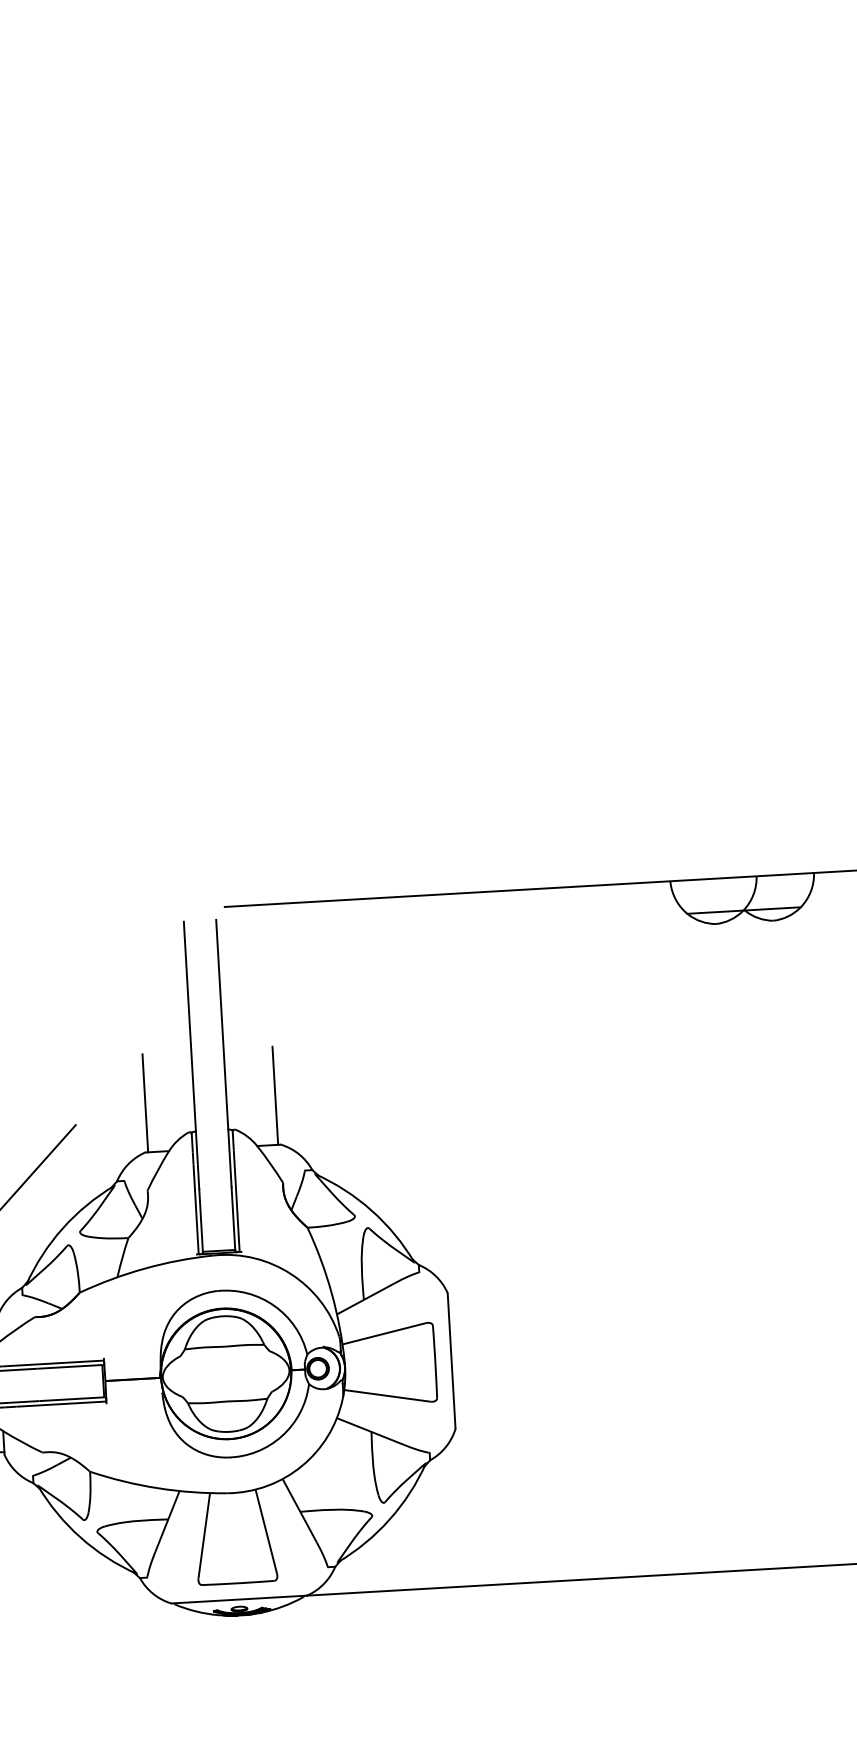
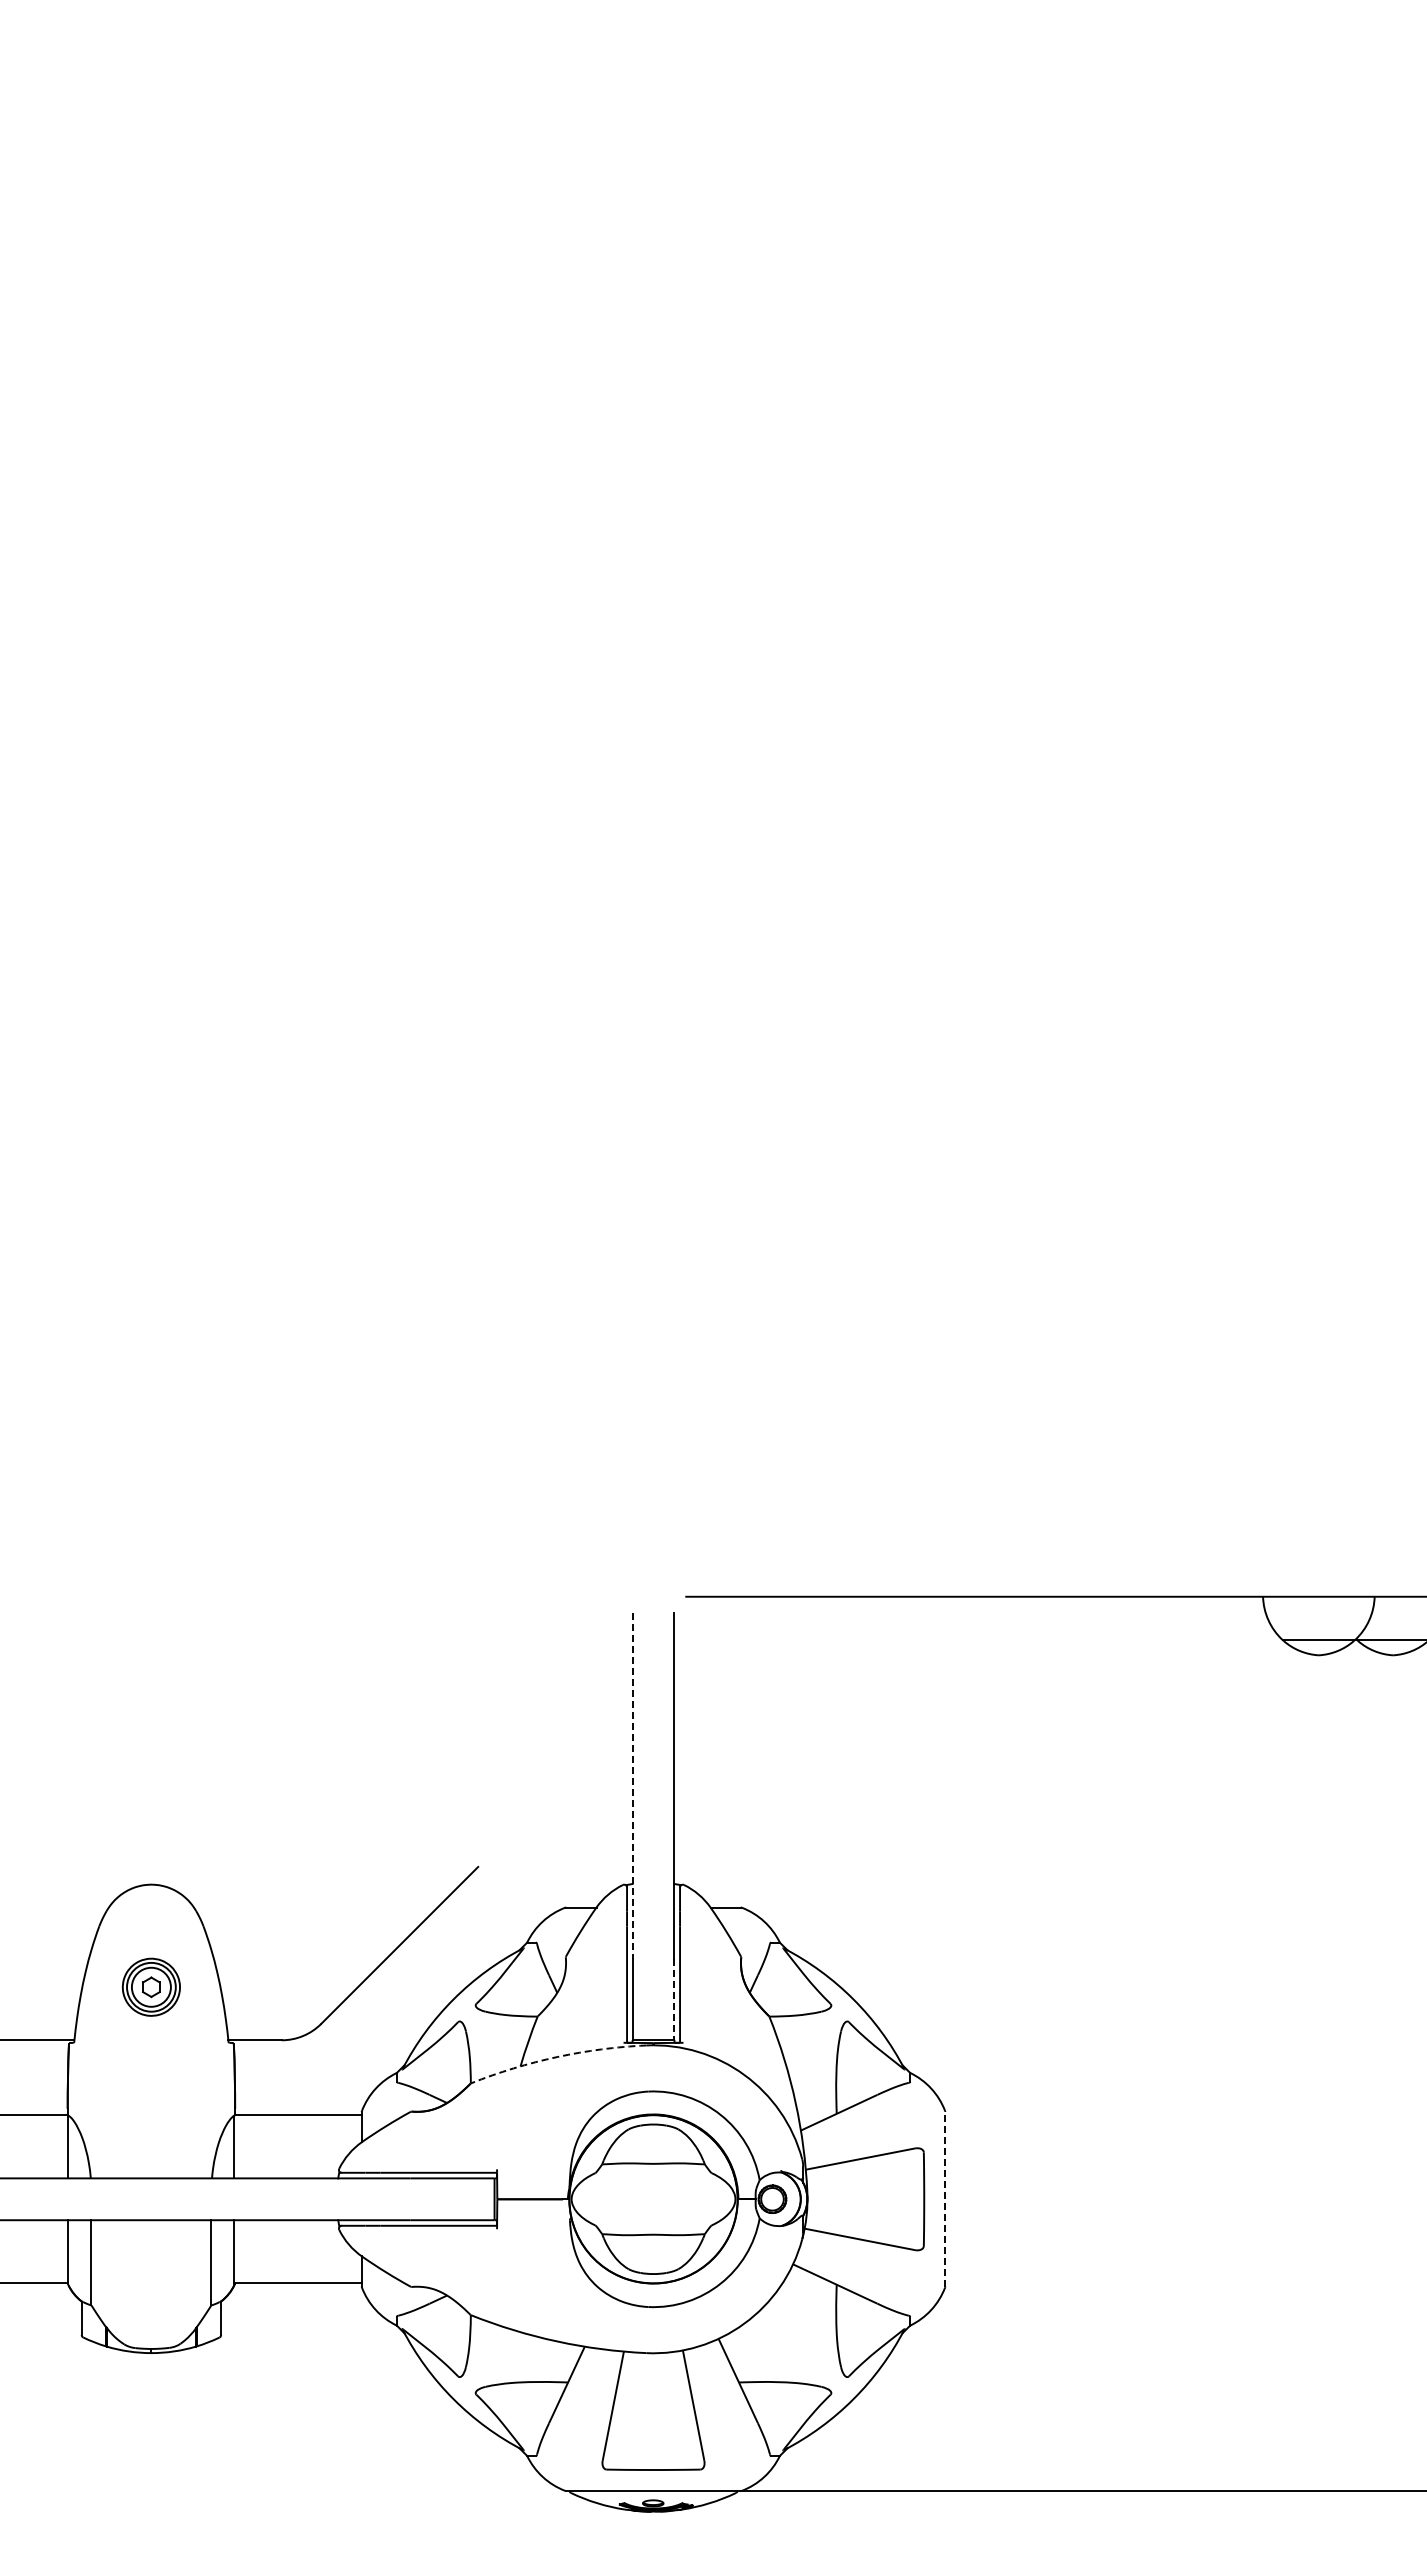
line: (191, 1056) -> (632, 1786), solid -> dashed
line: (275, 1095) -> (737, 1843), removed
line: (145, 1102) -> (569, 1843), removed
line: (233, 1218) -> (674, 1999), solid -> dashed
arc: (145, 1268) -> (557, 2057), solid -> dashed
line: (451, 1360) -> (945, 2198), solid -> dashed

